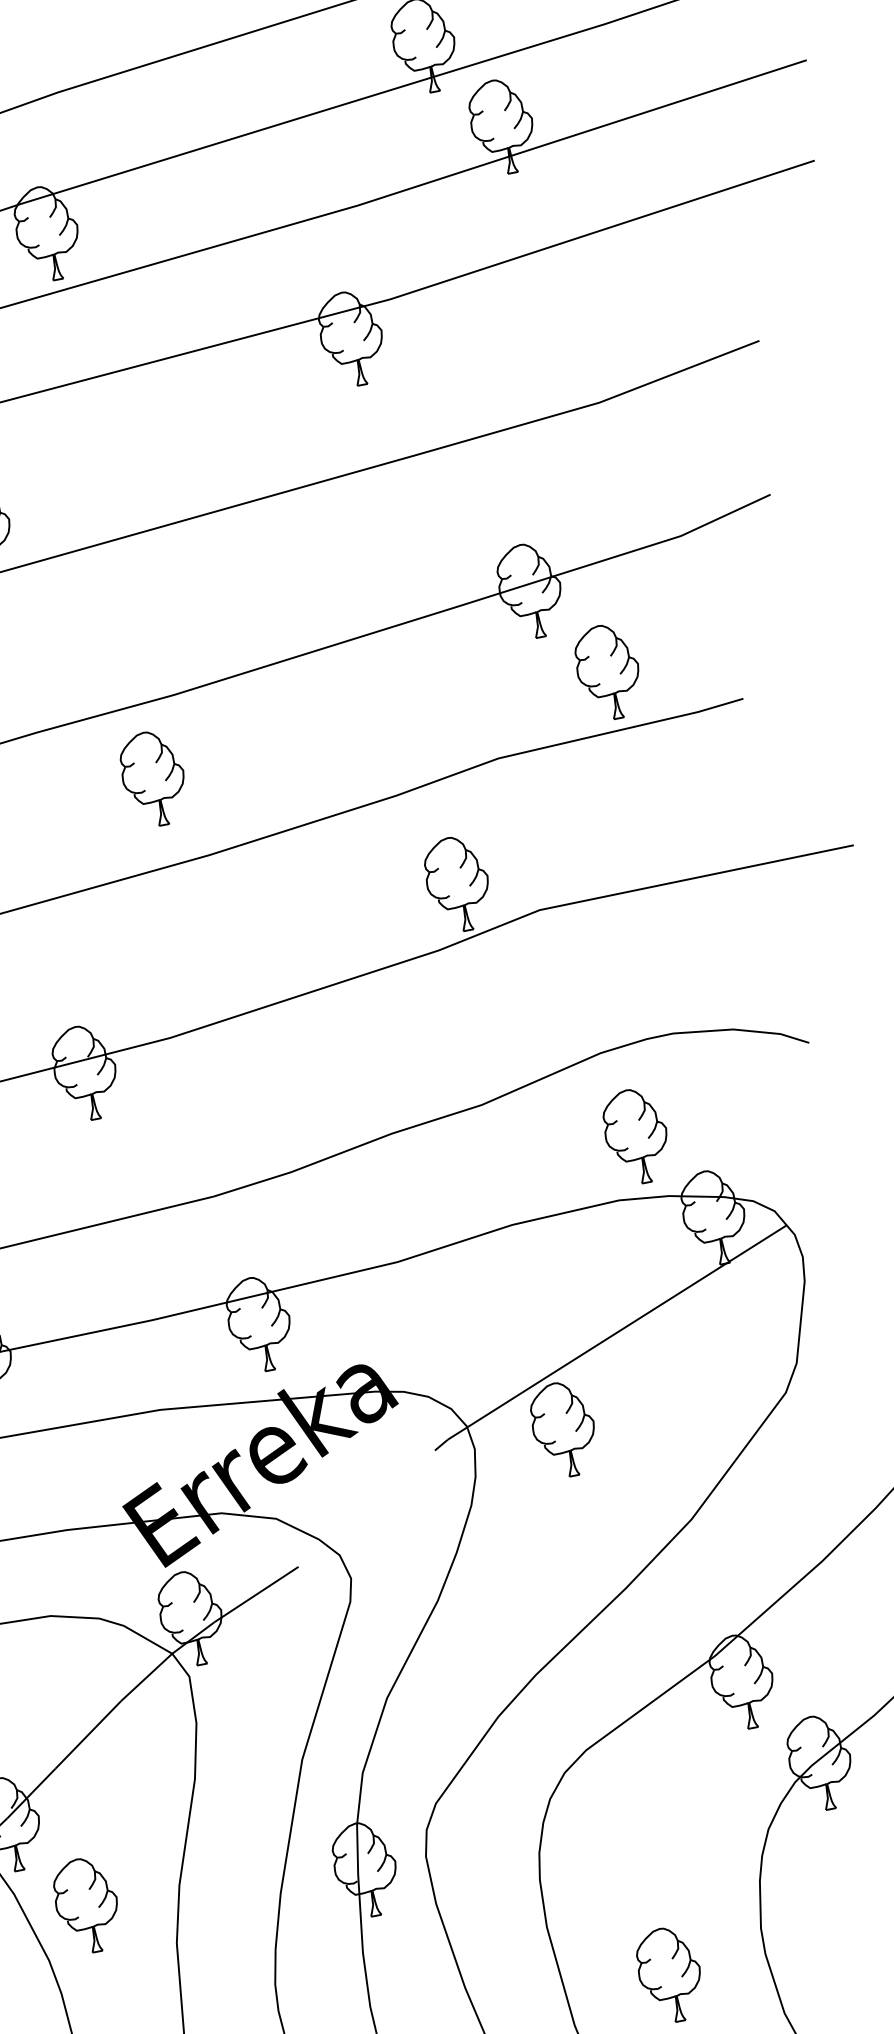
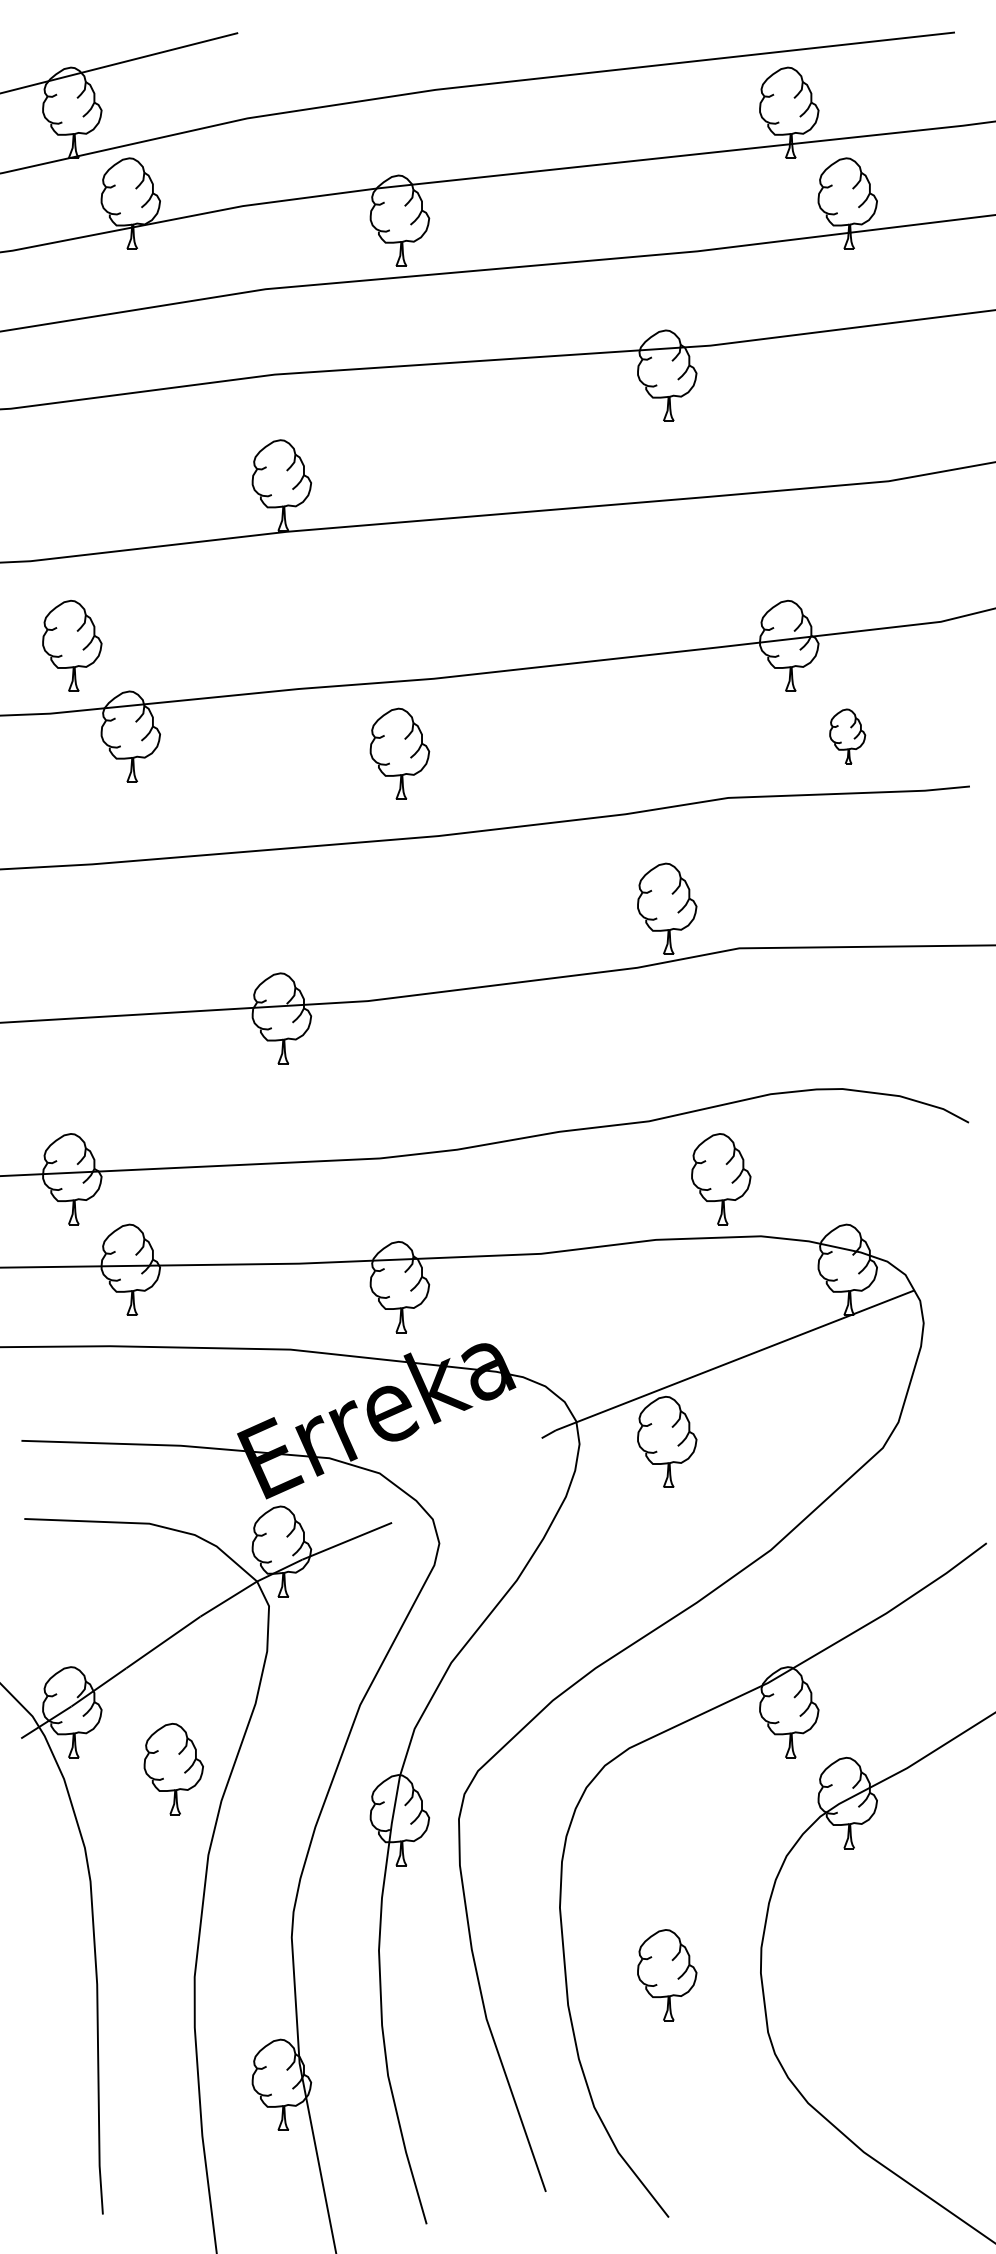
part: (608, 671) -> (847, 736), size x0.6
part: (636, 1136) -> (721, 1179), moved
part: (86, 1904) -> (173, 1768), moved

